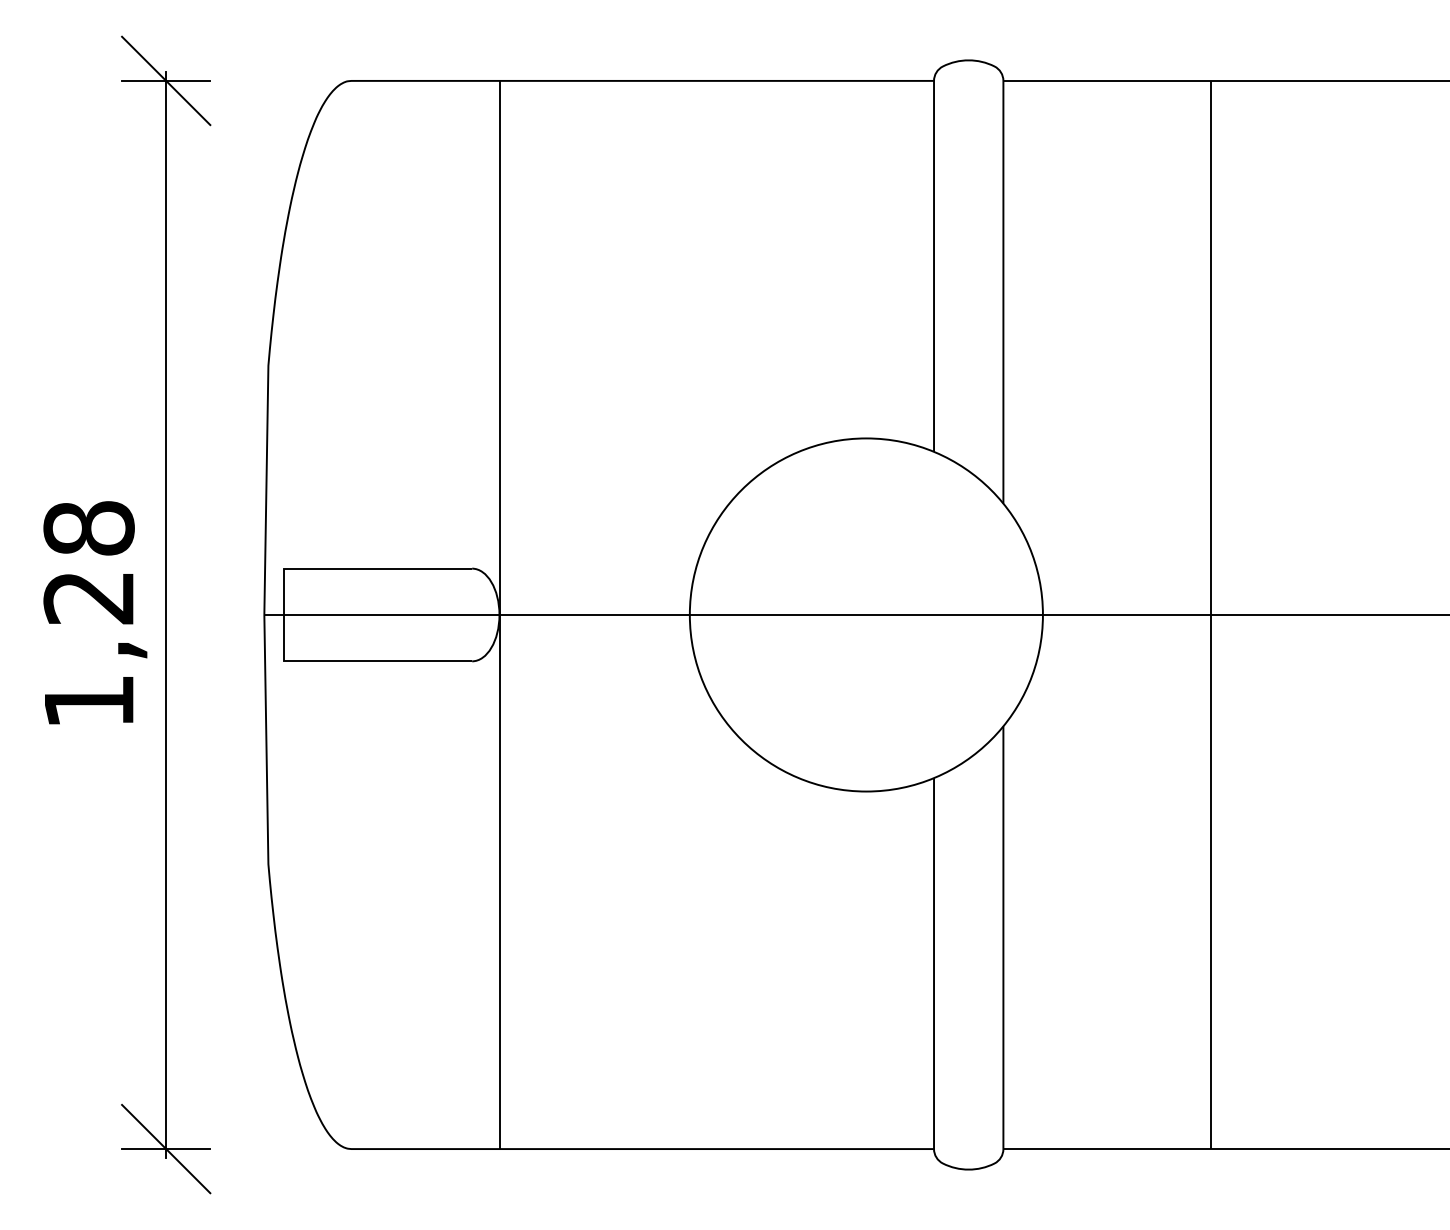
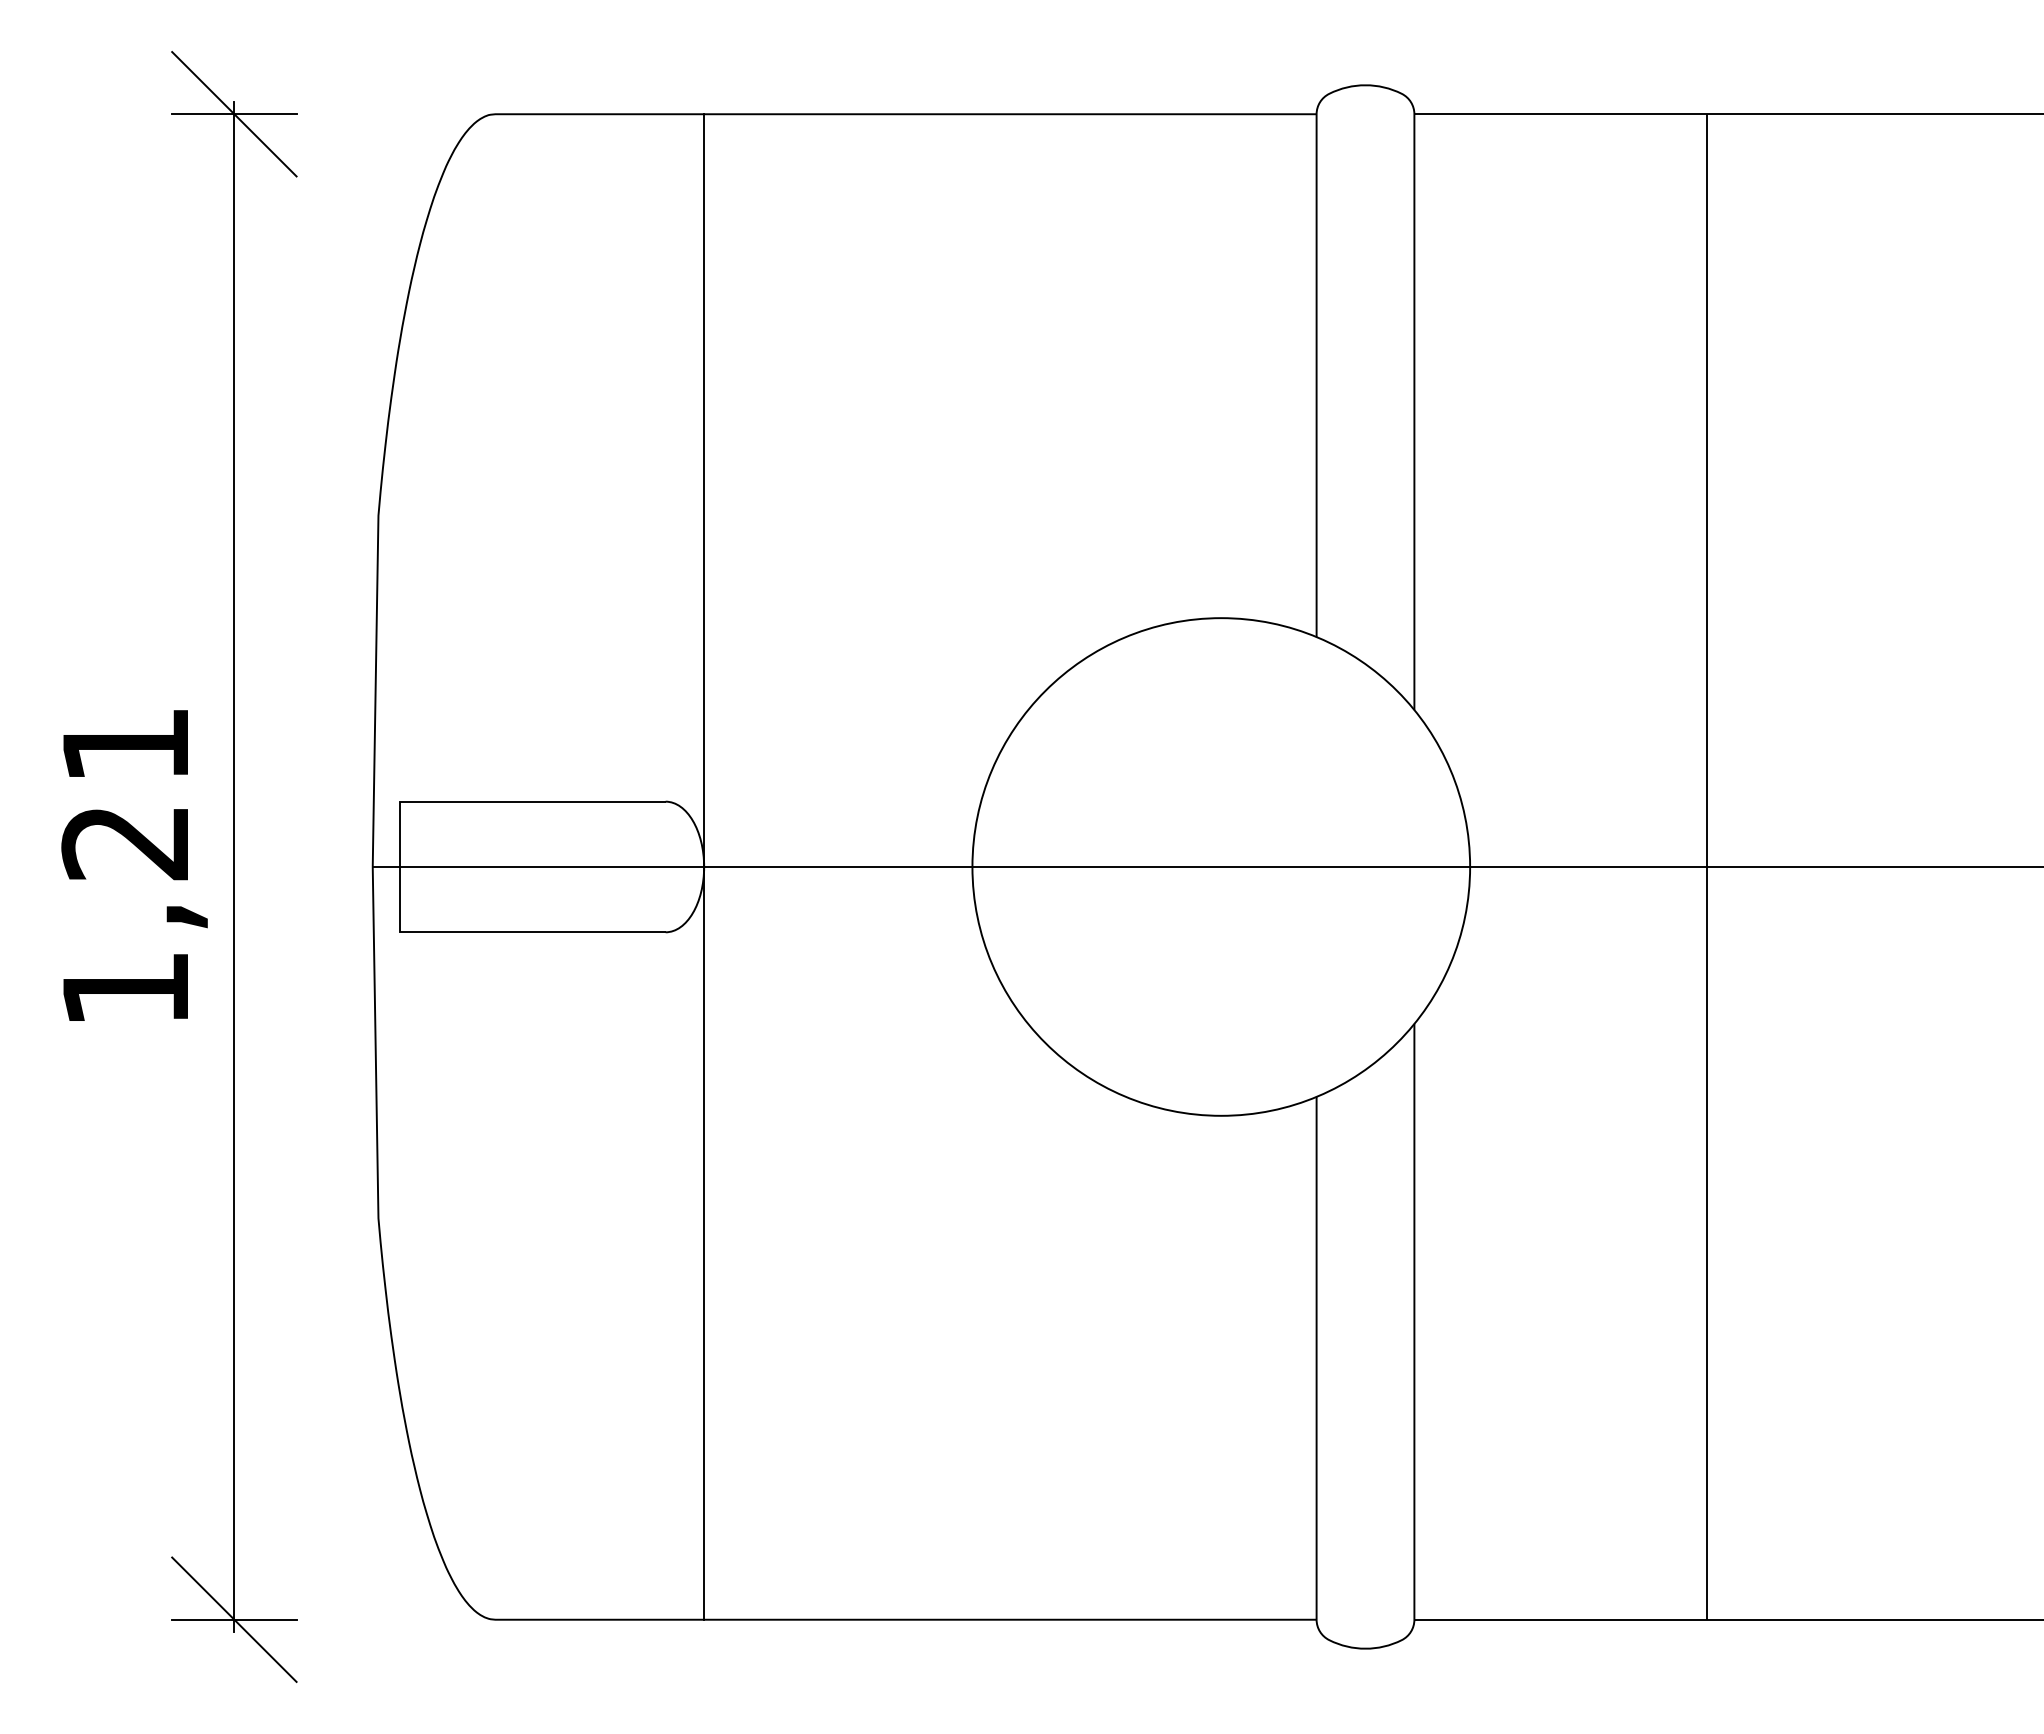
text: (88, 528) -> (125, 744), 1,28 -> 1,21

